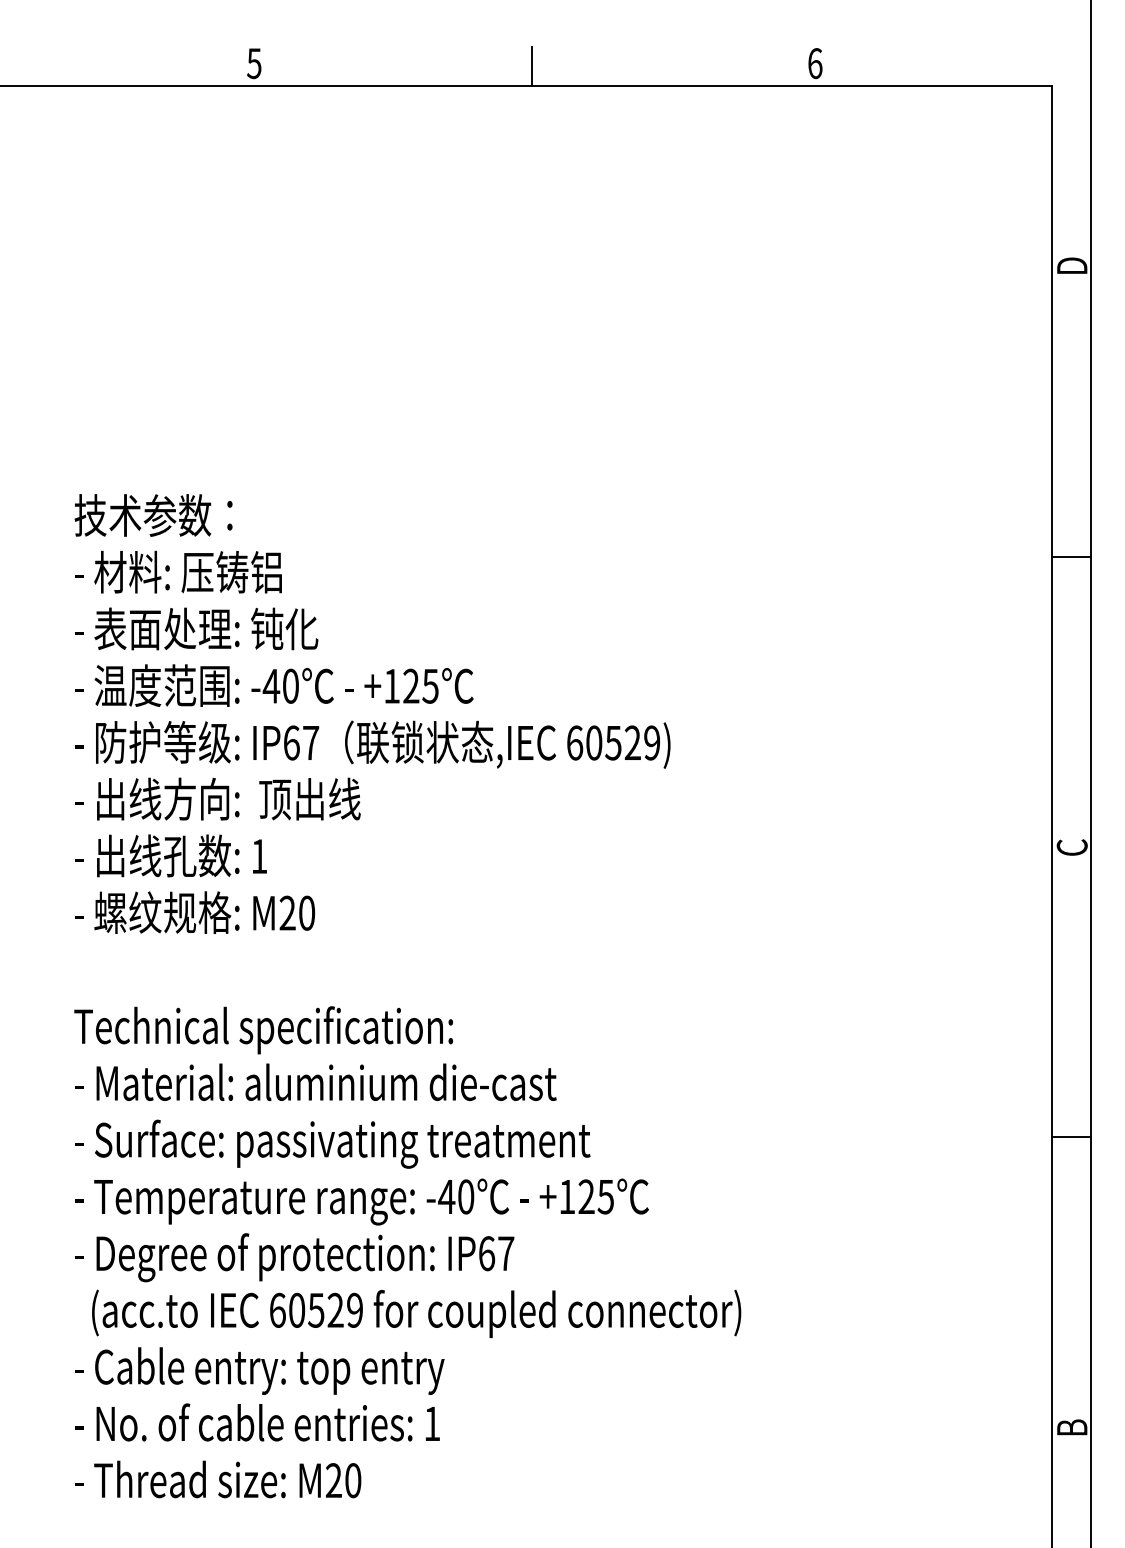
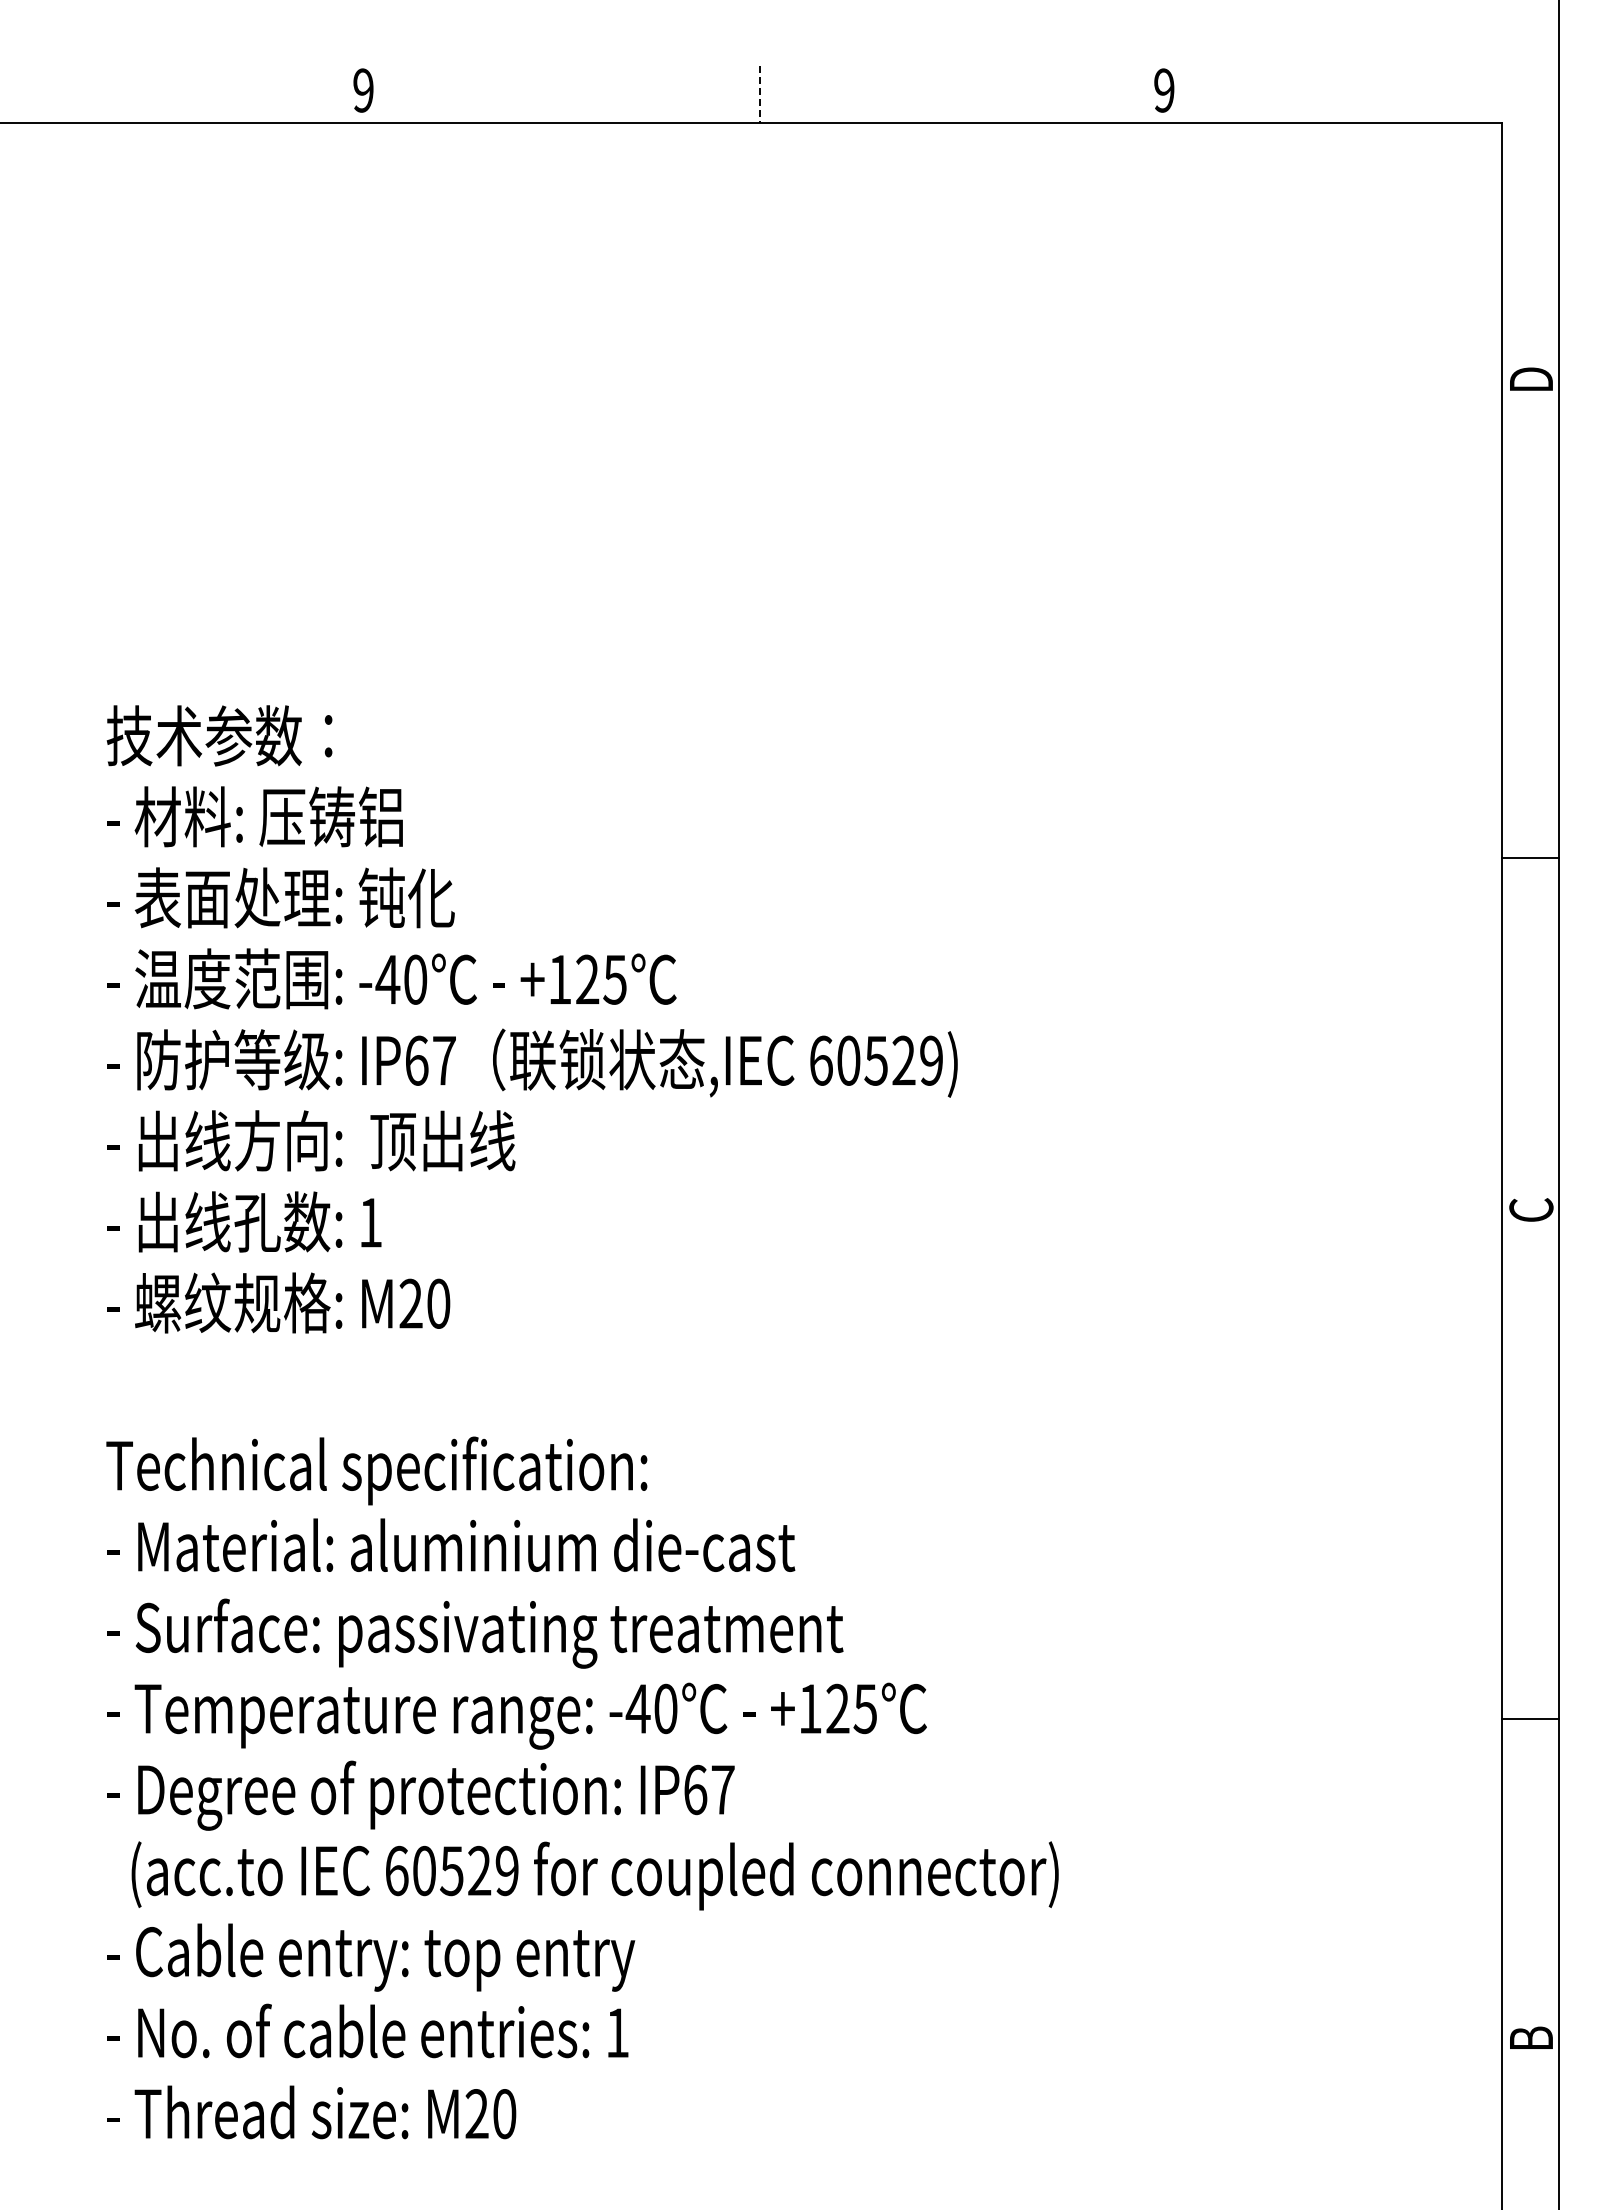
text: (254, 63) -> (363, 90), 5 -> 9
text: (815, 63) -> (1164, 90), 6 -> 9
line: (531, 67) -> (759, 95), solid -> dashed
line: (1071, 556) -> (1530, 857), moved
line: (1071, 1137) -> (1530, 1718), moved

